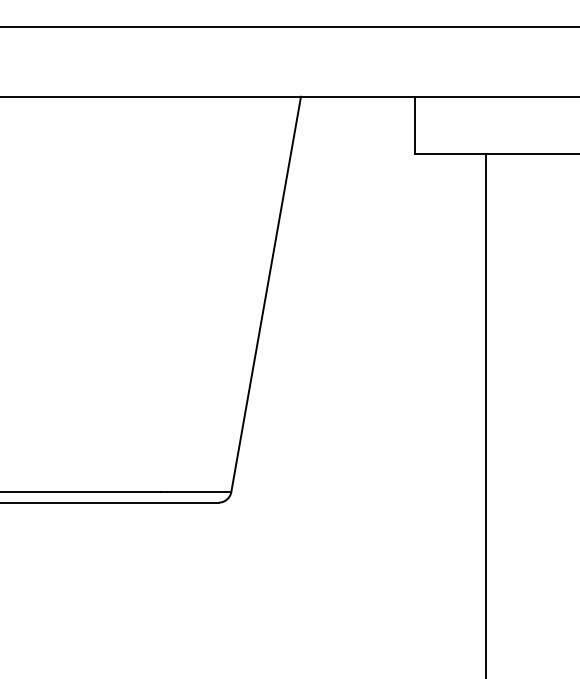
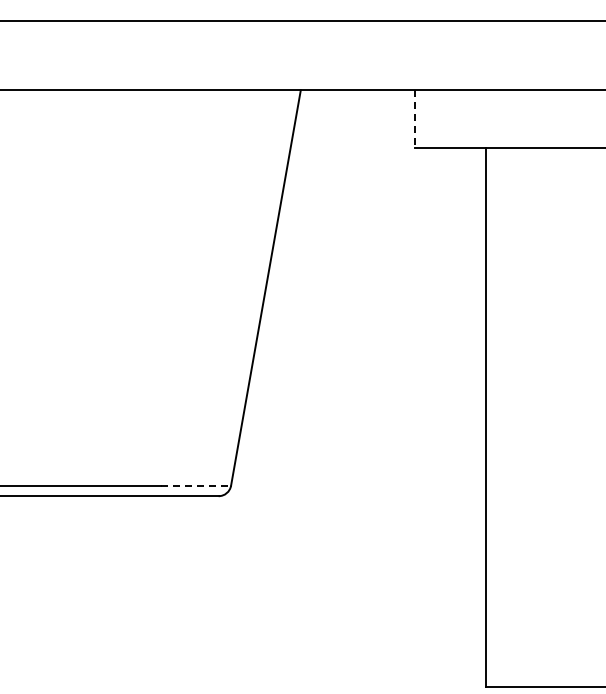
line: (414, 125) -> (414, 119), solid -> dashed
line: (196, 491) -> (196, 485), solid -> dashed

